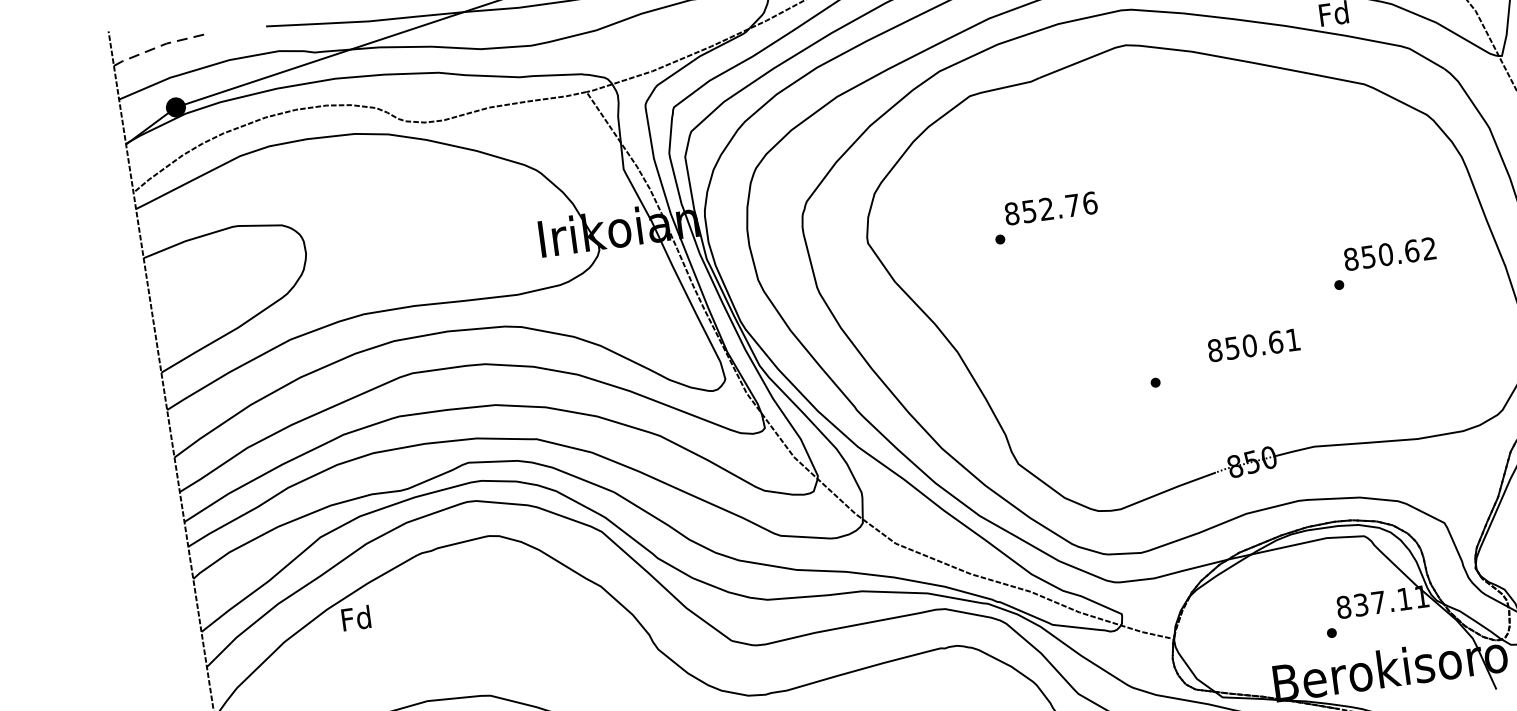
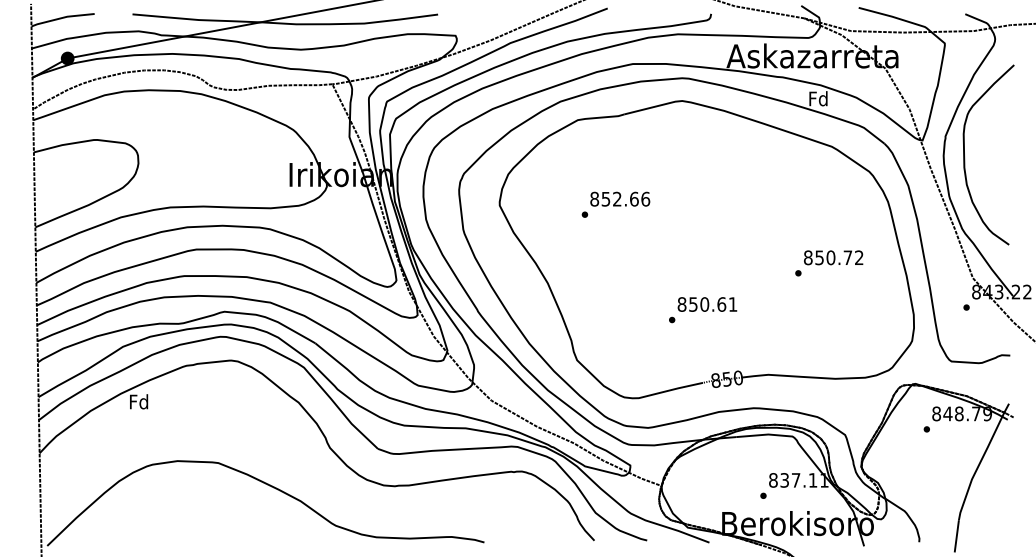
line: (159, 45) -> (62, 17), dashed -> solid
text: (1072, 204) -> (634, 198), 852.76 -> 852.66
text: (1411, 250) -> (847, 257), 850.62 -> 850.72
text: (1254, 345) -> (707, 304), moved

